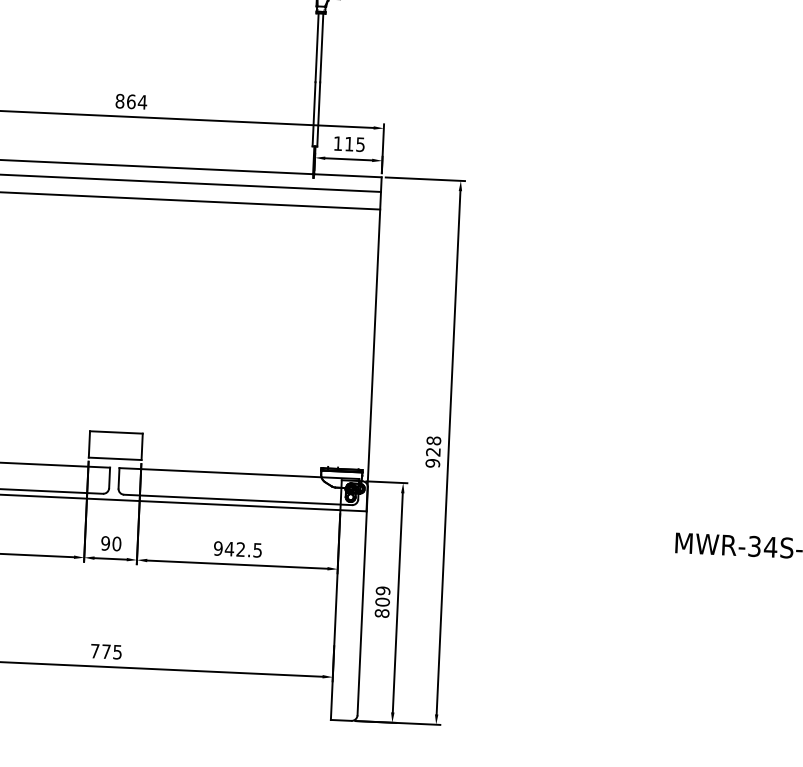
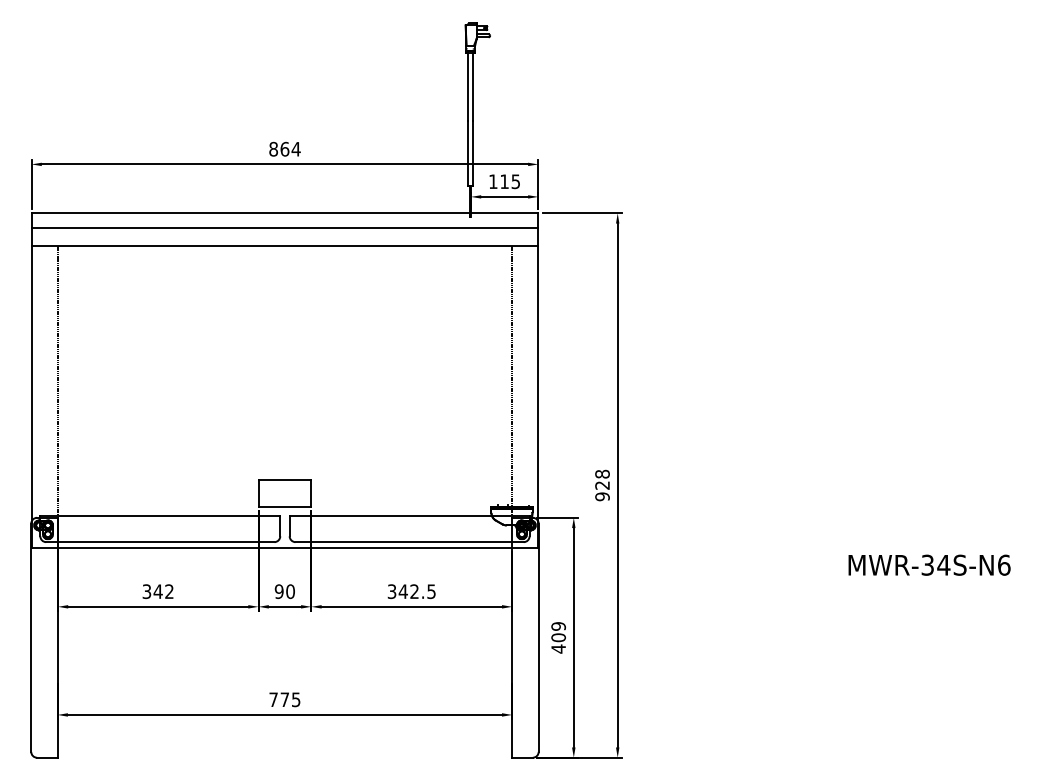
line: (348, 343) -> (512, 380), added
text: (217, 548) -> (391, 591), 942.5 -> 342.5
text: (382, 612) -> (558, 648), 809 -> 409

